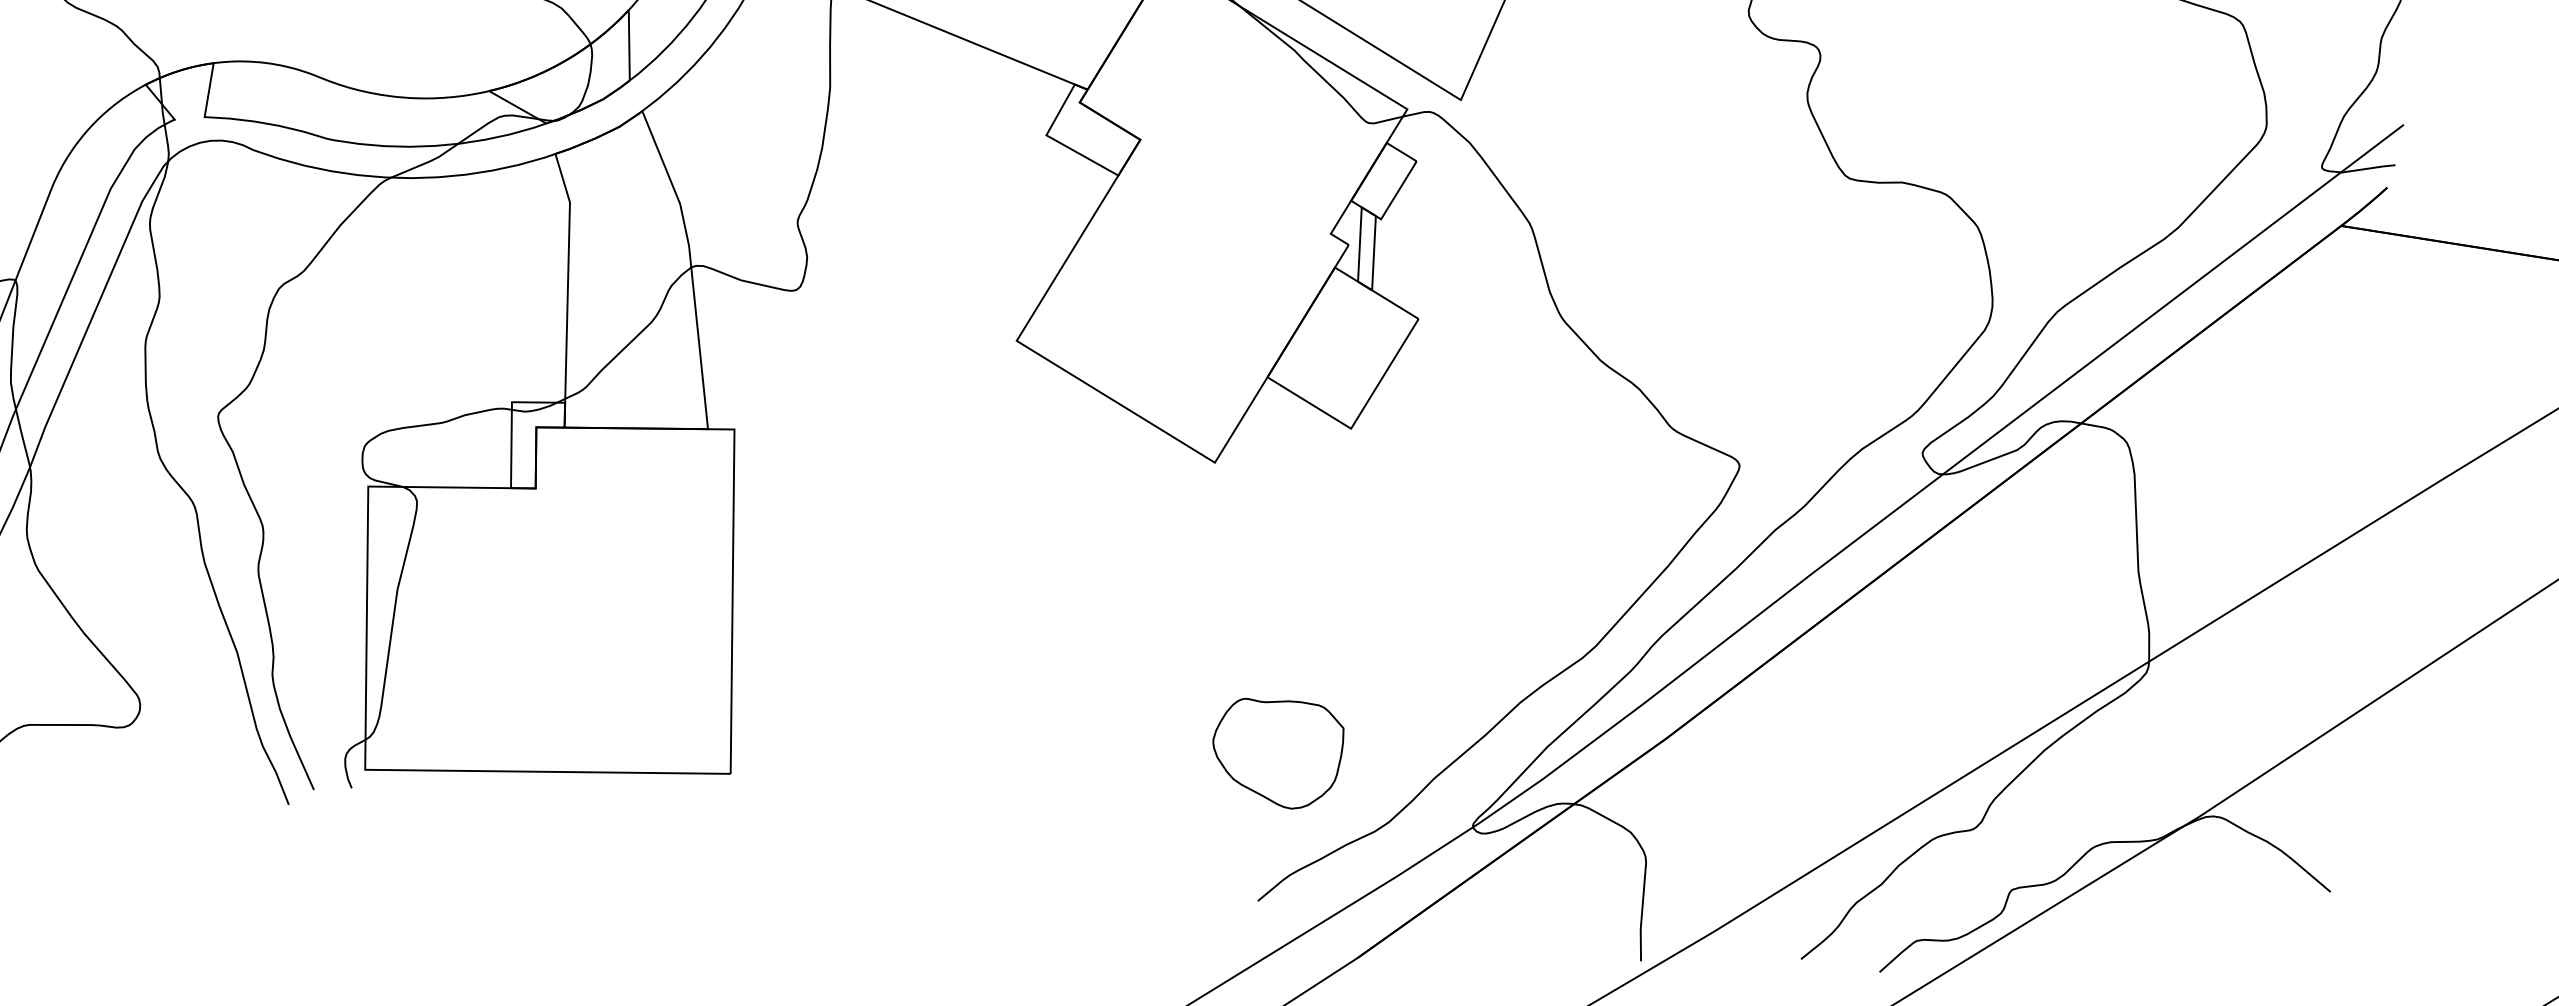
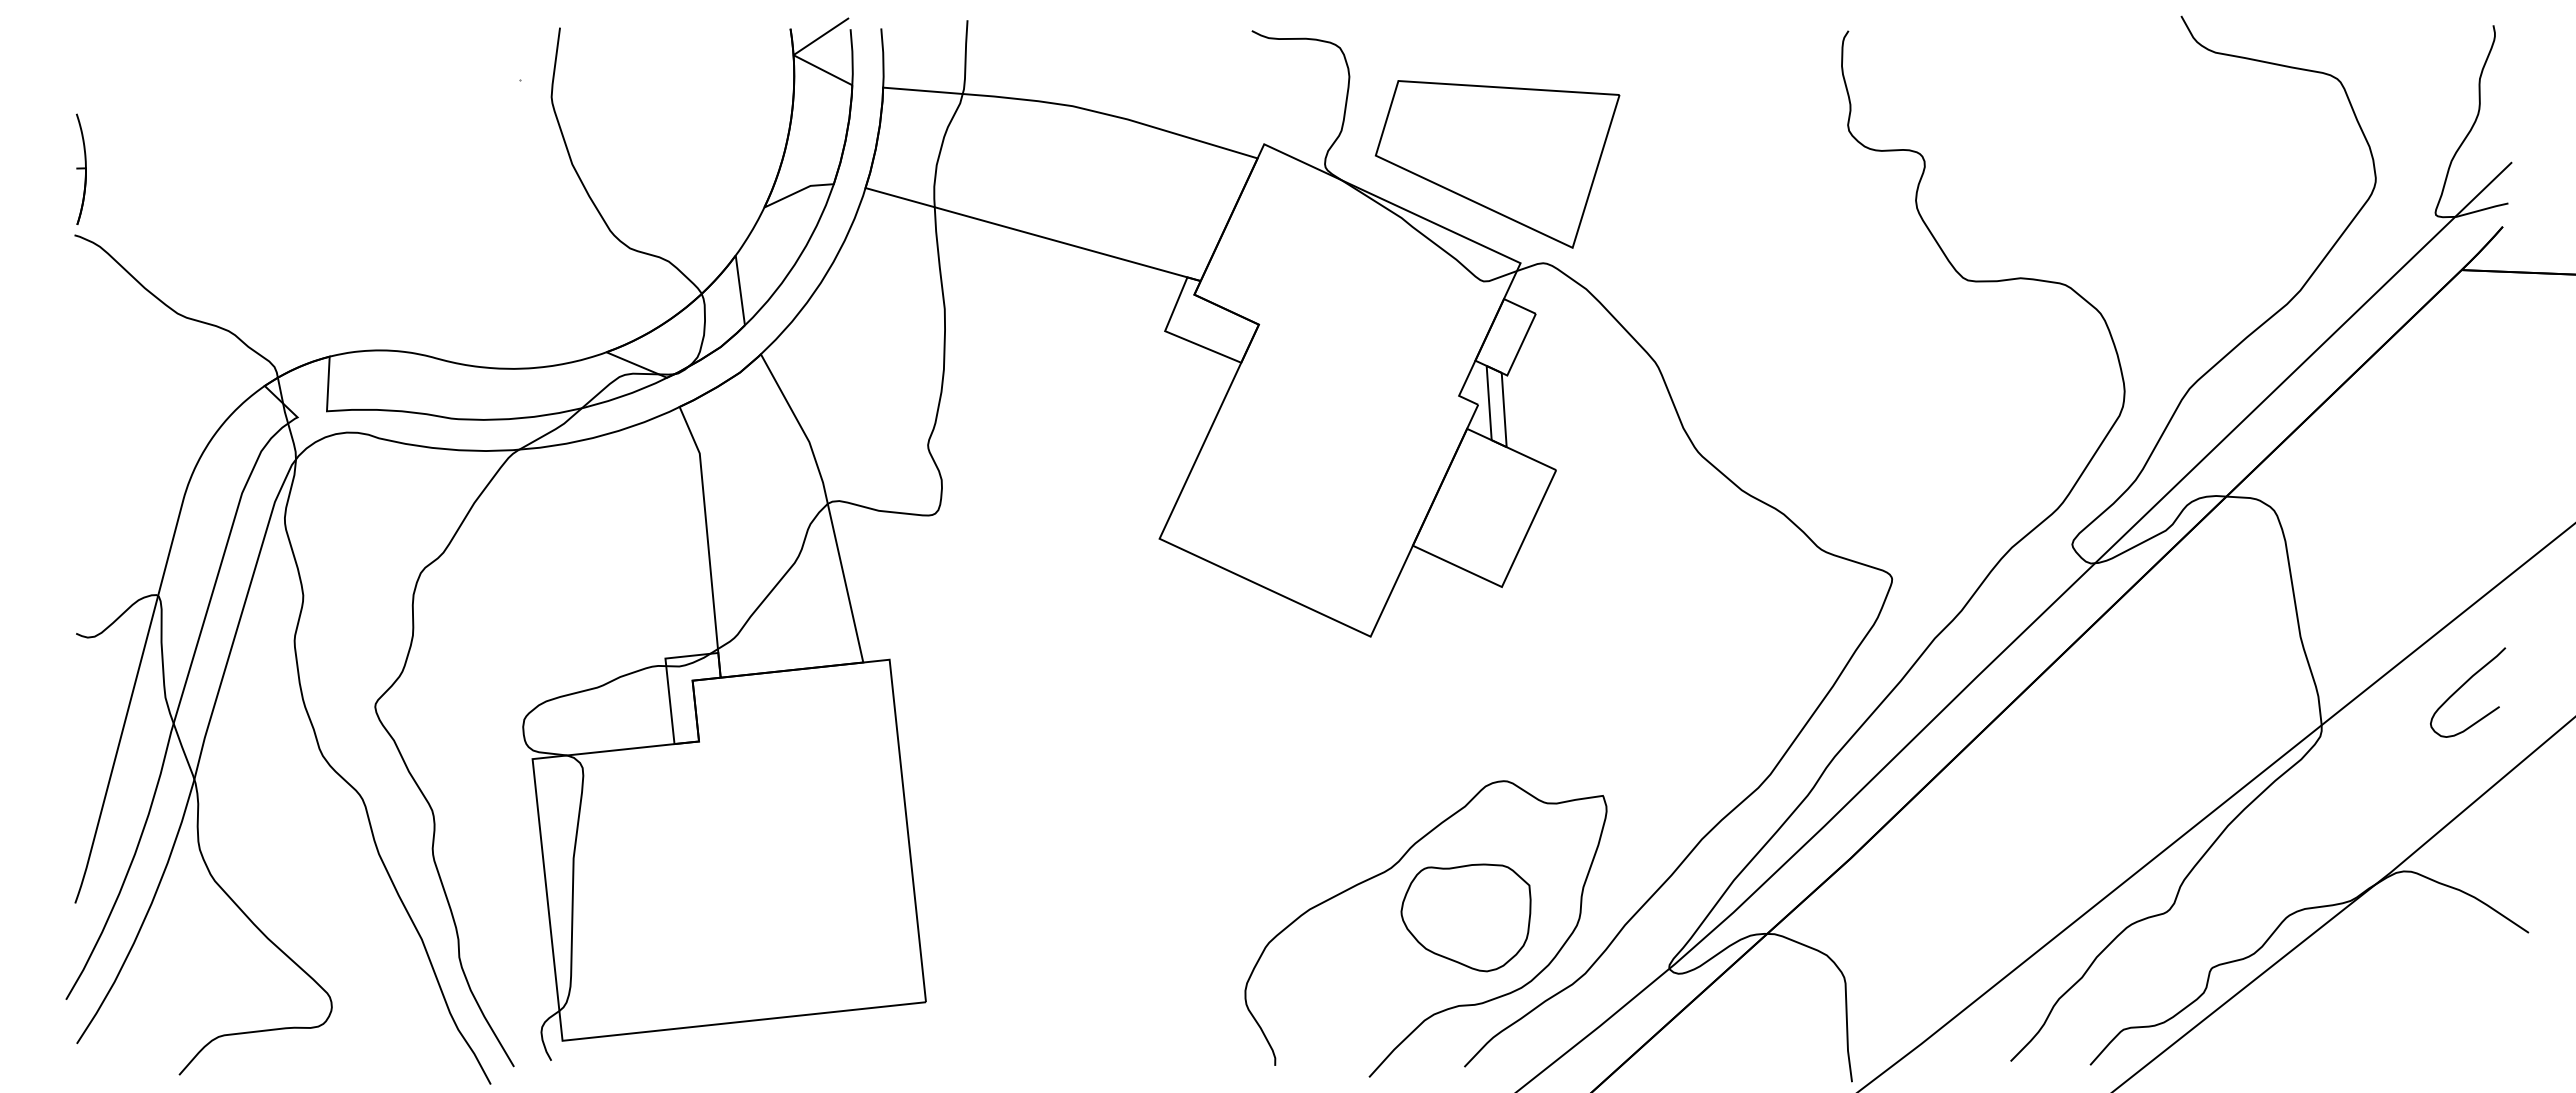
curve: (2295, 638) -> (2464, 685), added
curve: (1206, 697) -> (1389, 870), added

